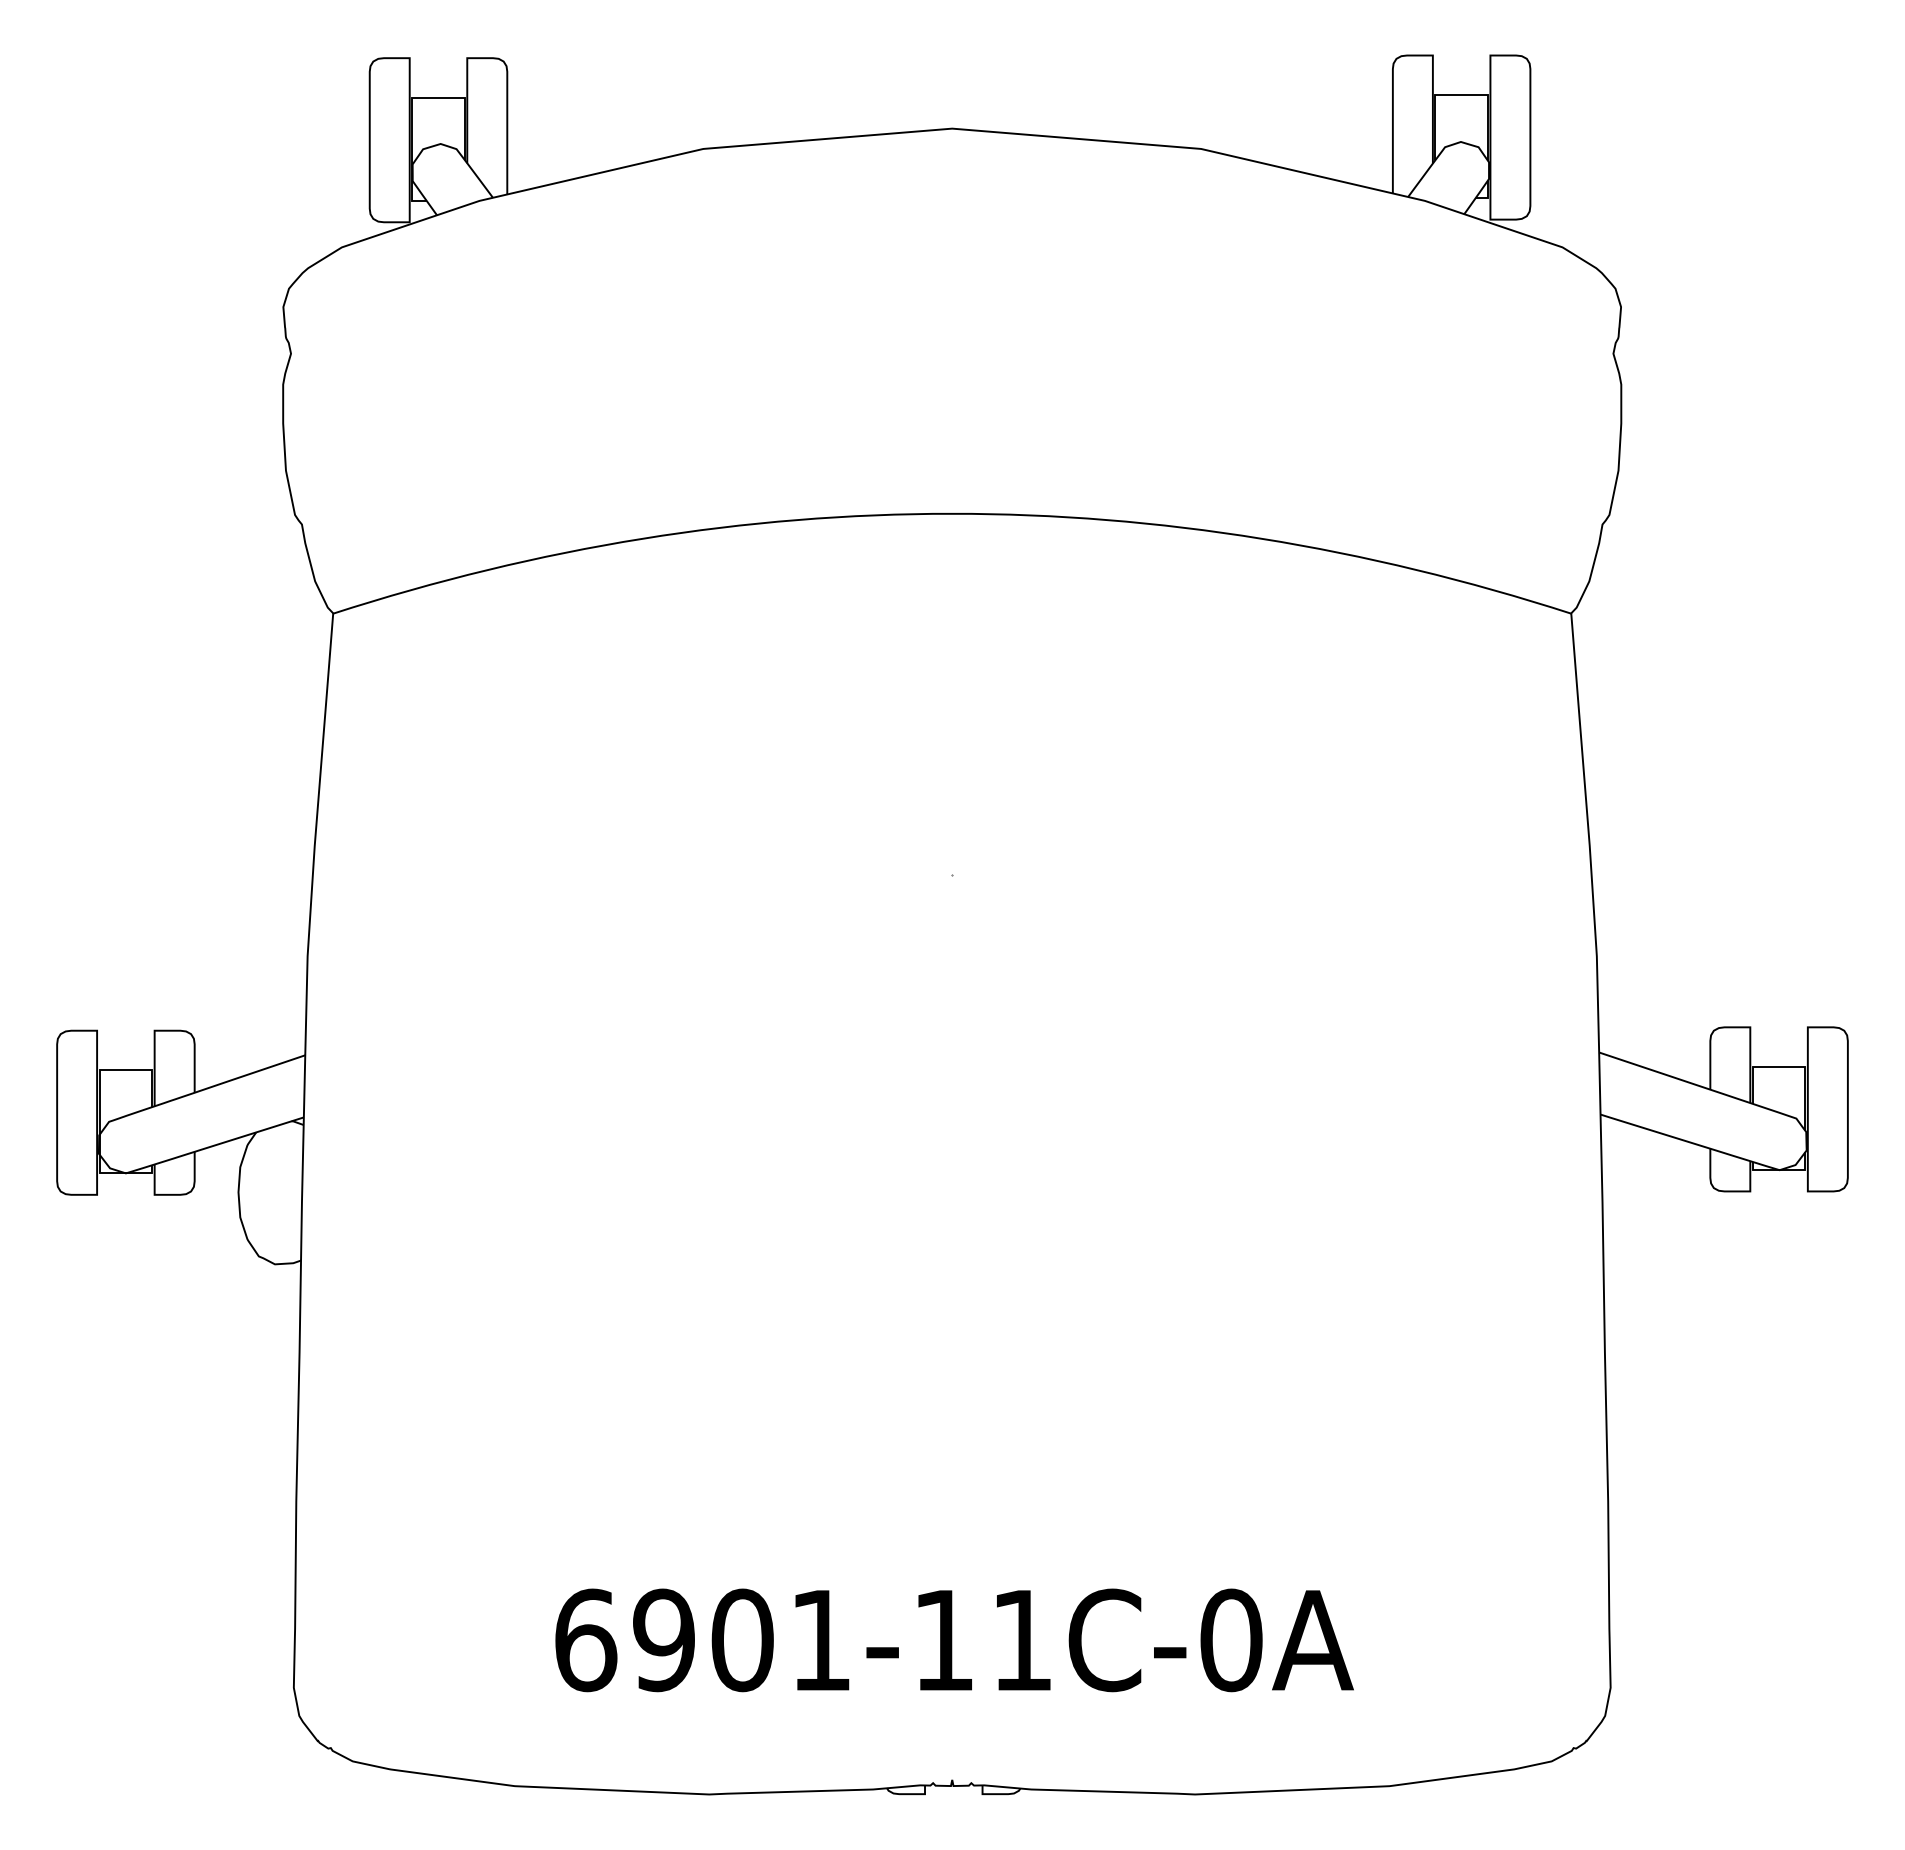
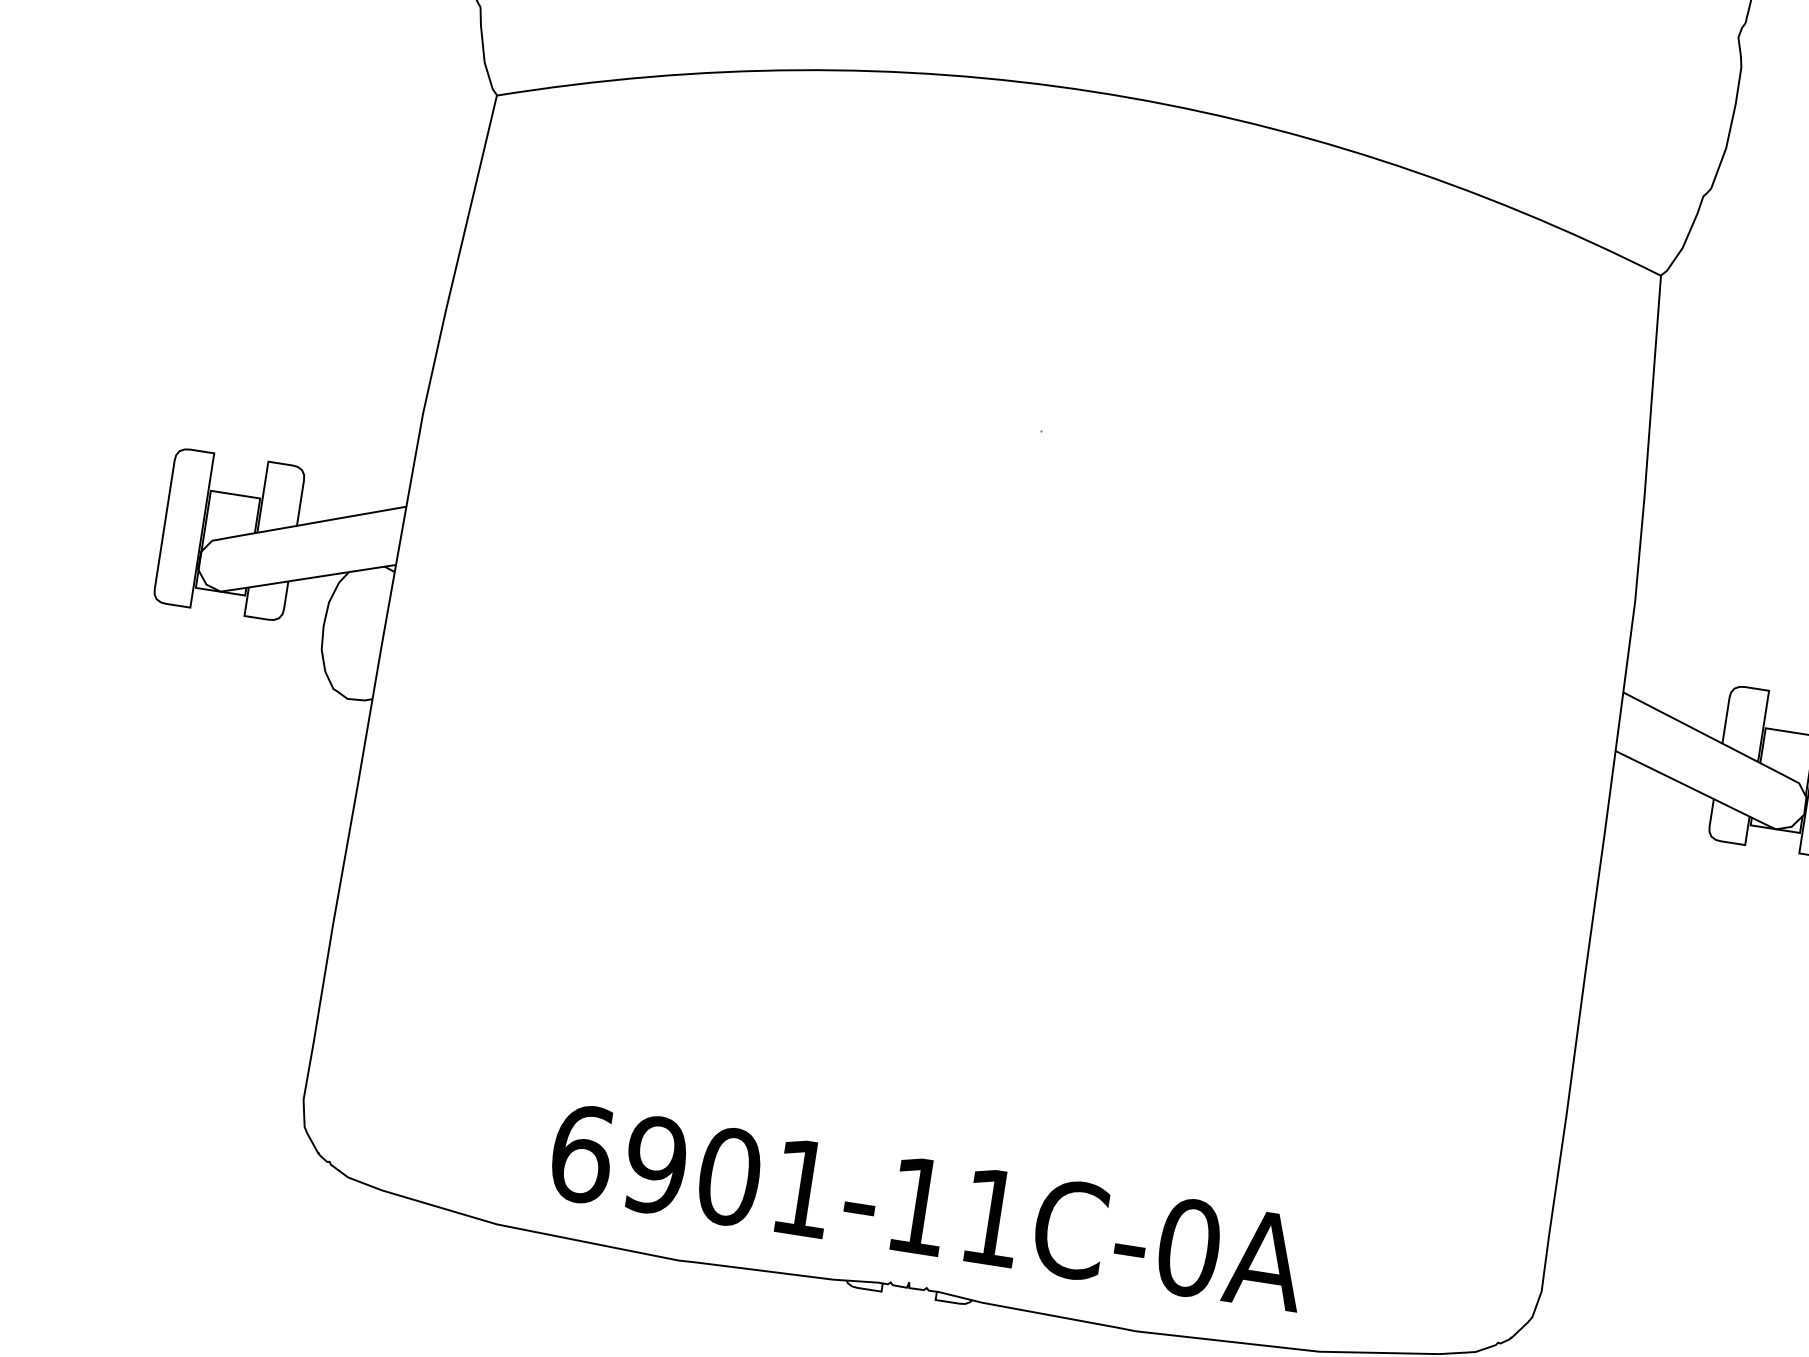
text: (954, 1640) -> (928, 1207), moved

